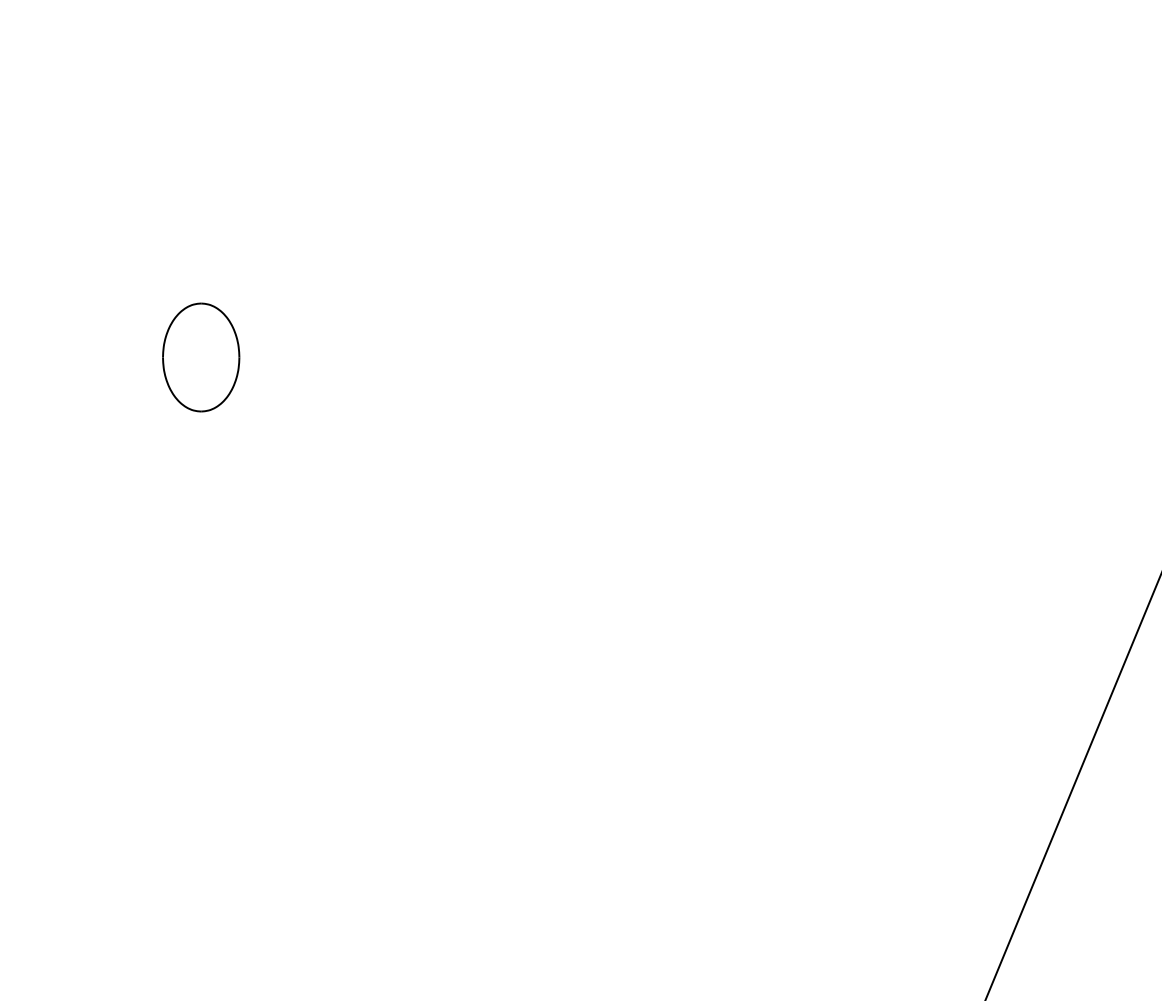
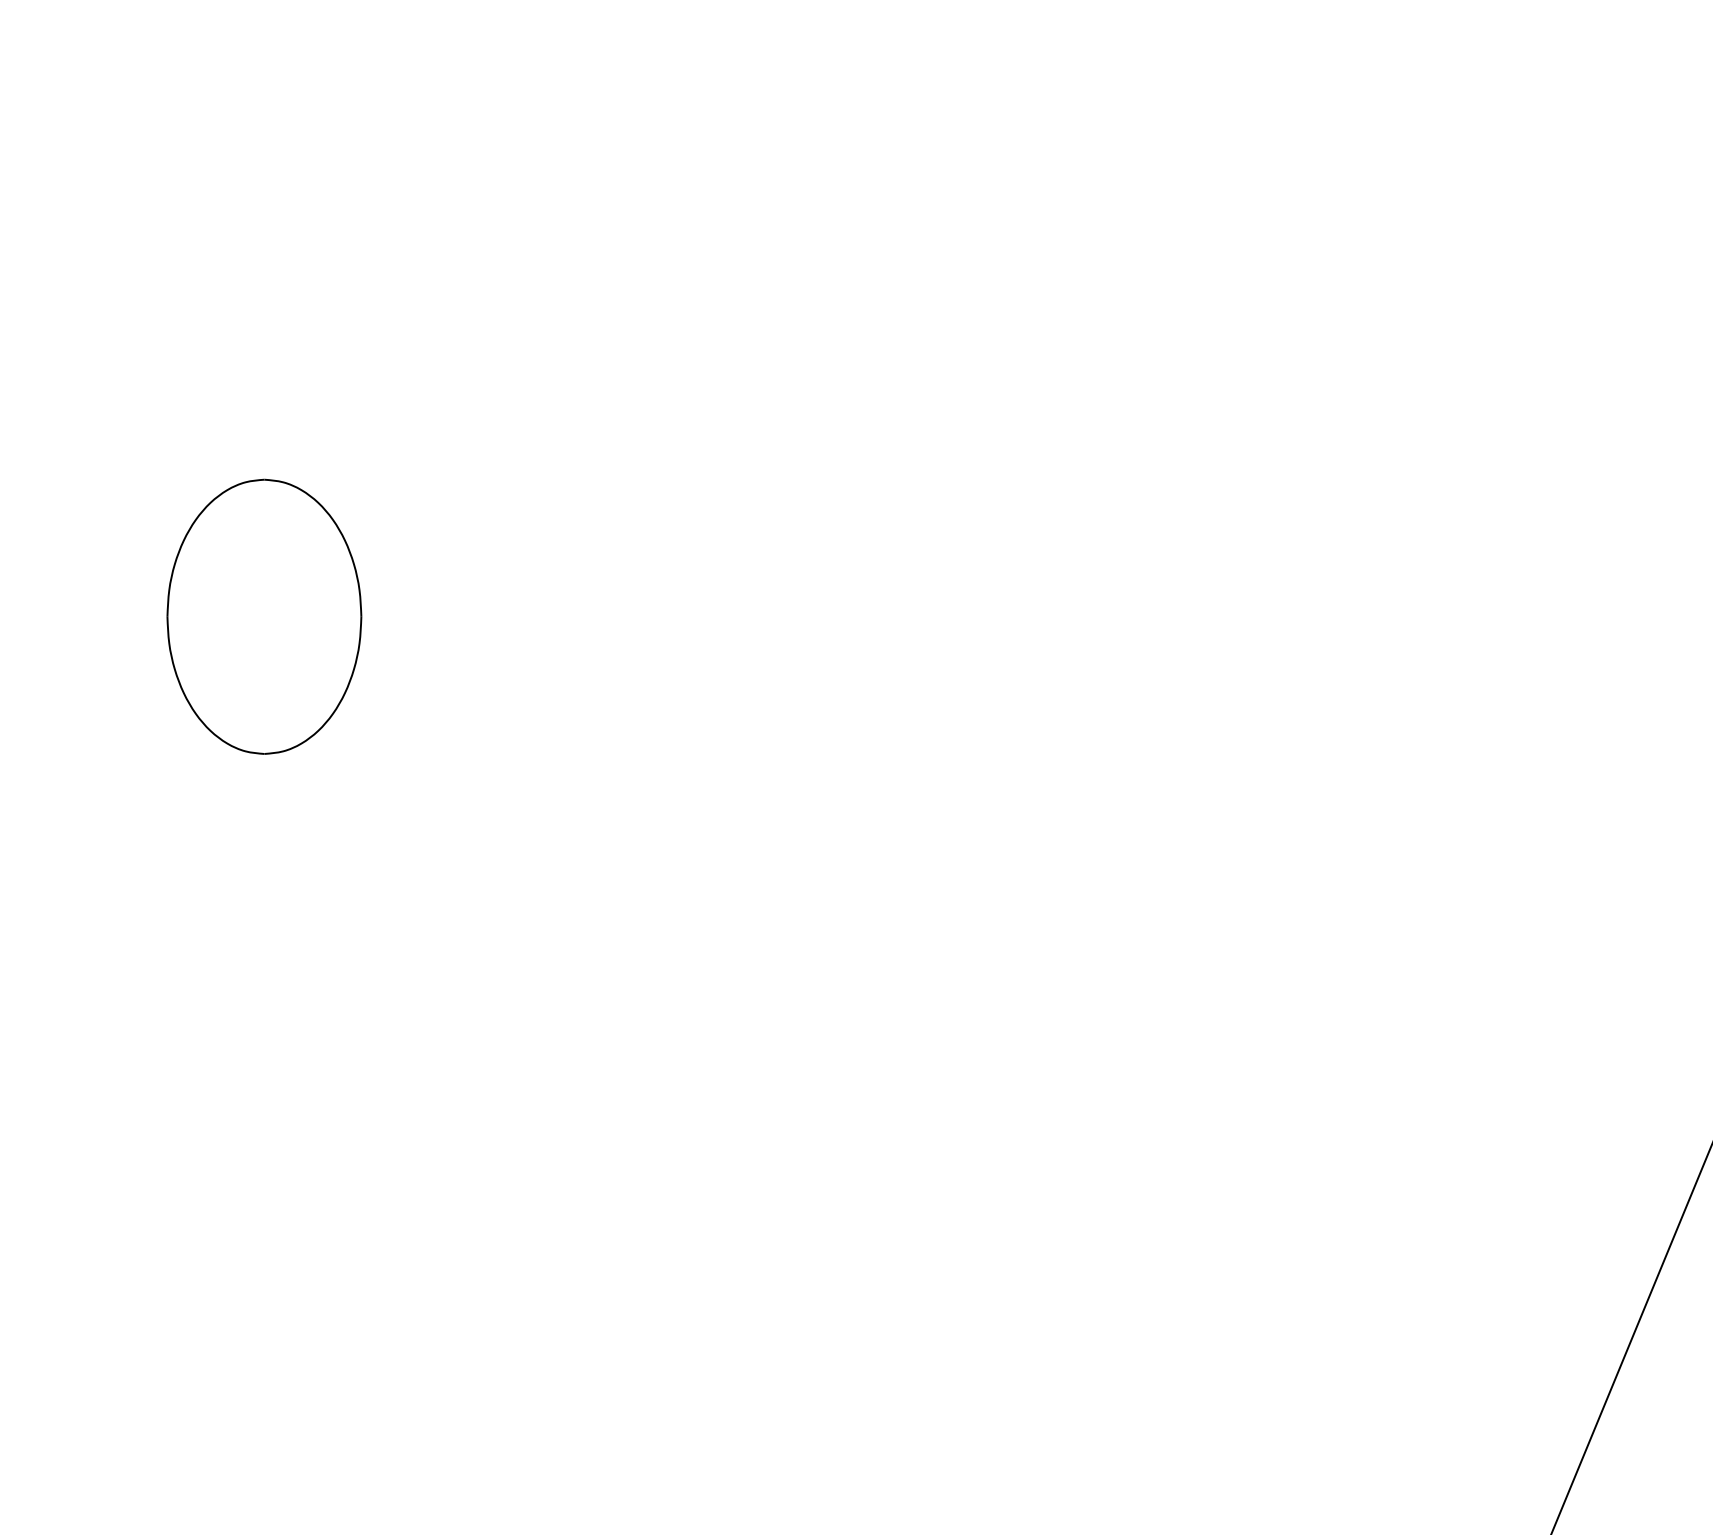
part: (201, 357) -> (265, 616), size x1.6

